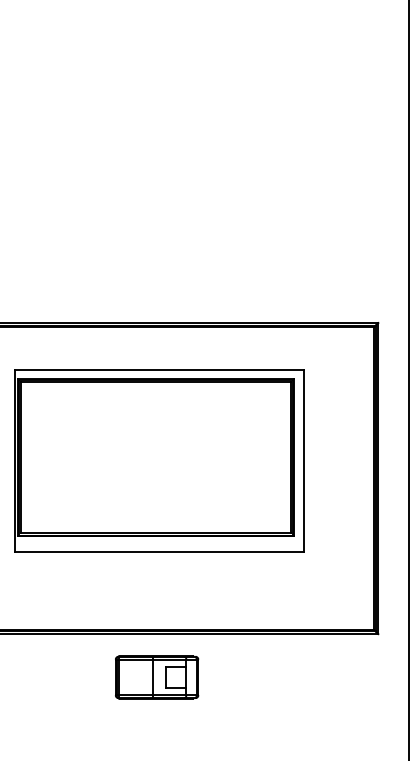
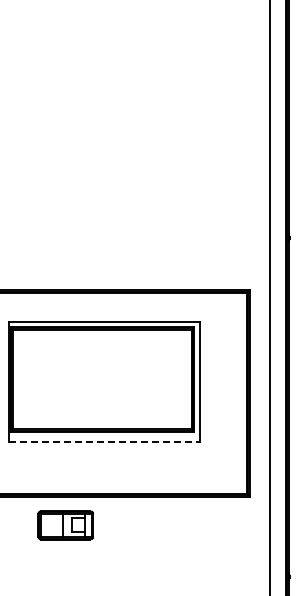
line: (159, 552) -> (104, 442), solid -> dashed
part: (156, 677) -> (65, 525), moved

